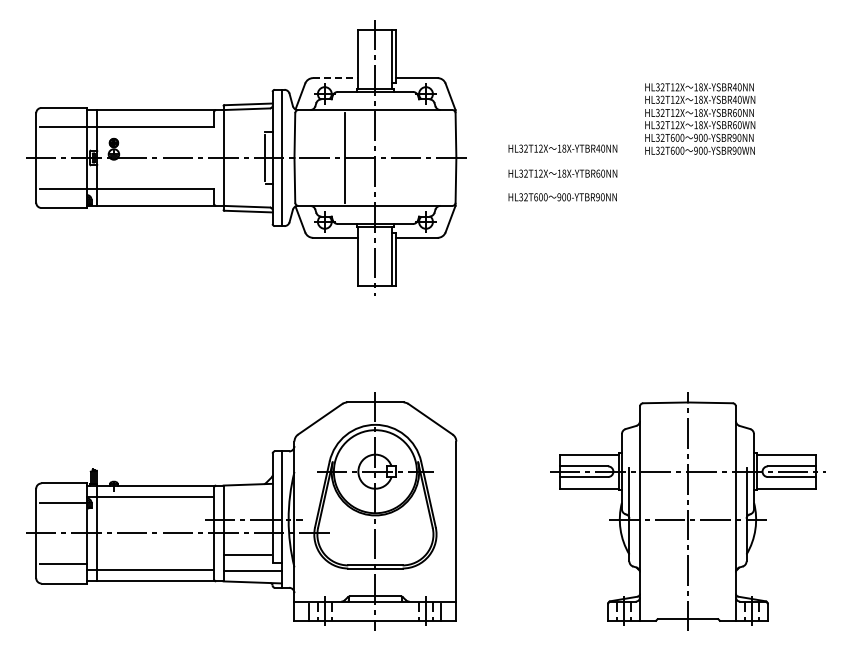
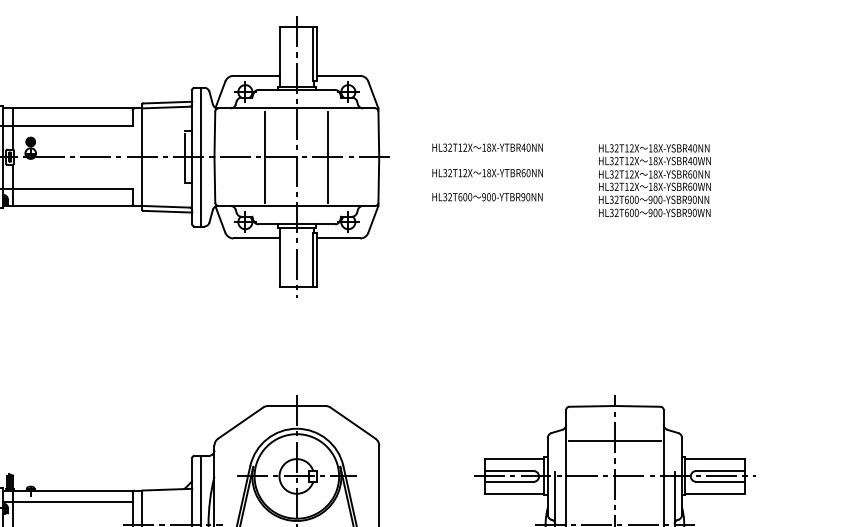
line: (335, 78) -> (256, 76), dashed -> solid
text: (700, 118) -> (655, 180), moved
line: (406, 157) -> (328, 156), added
line: (687, 437) -> (614, 441), added

